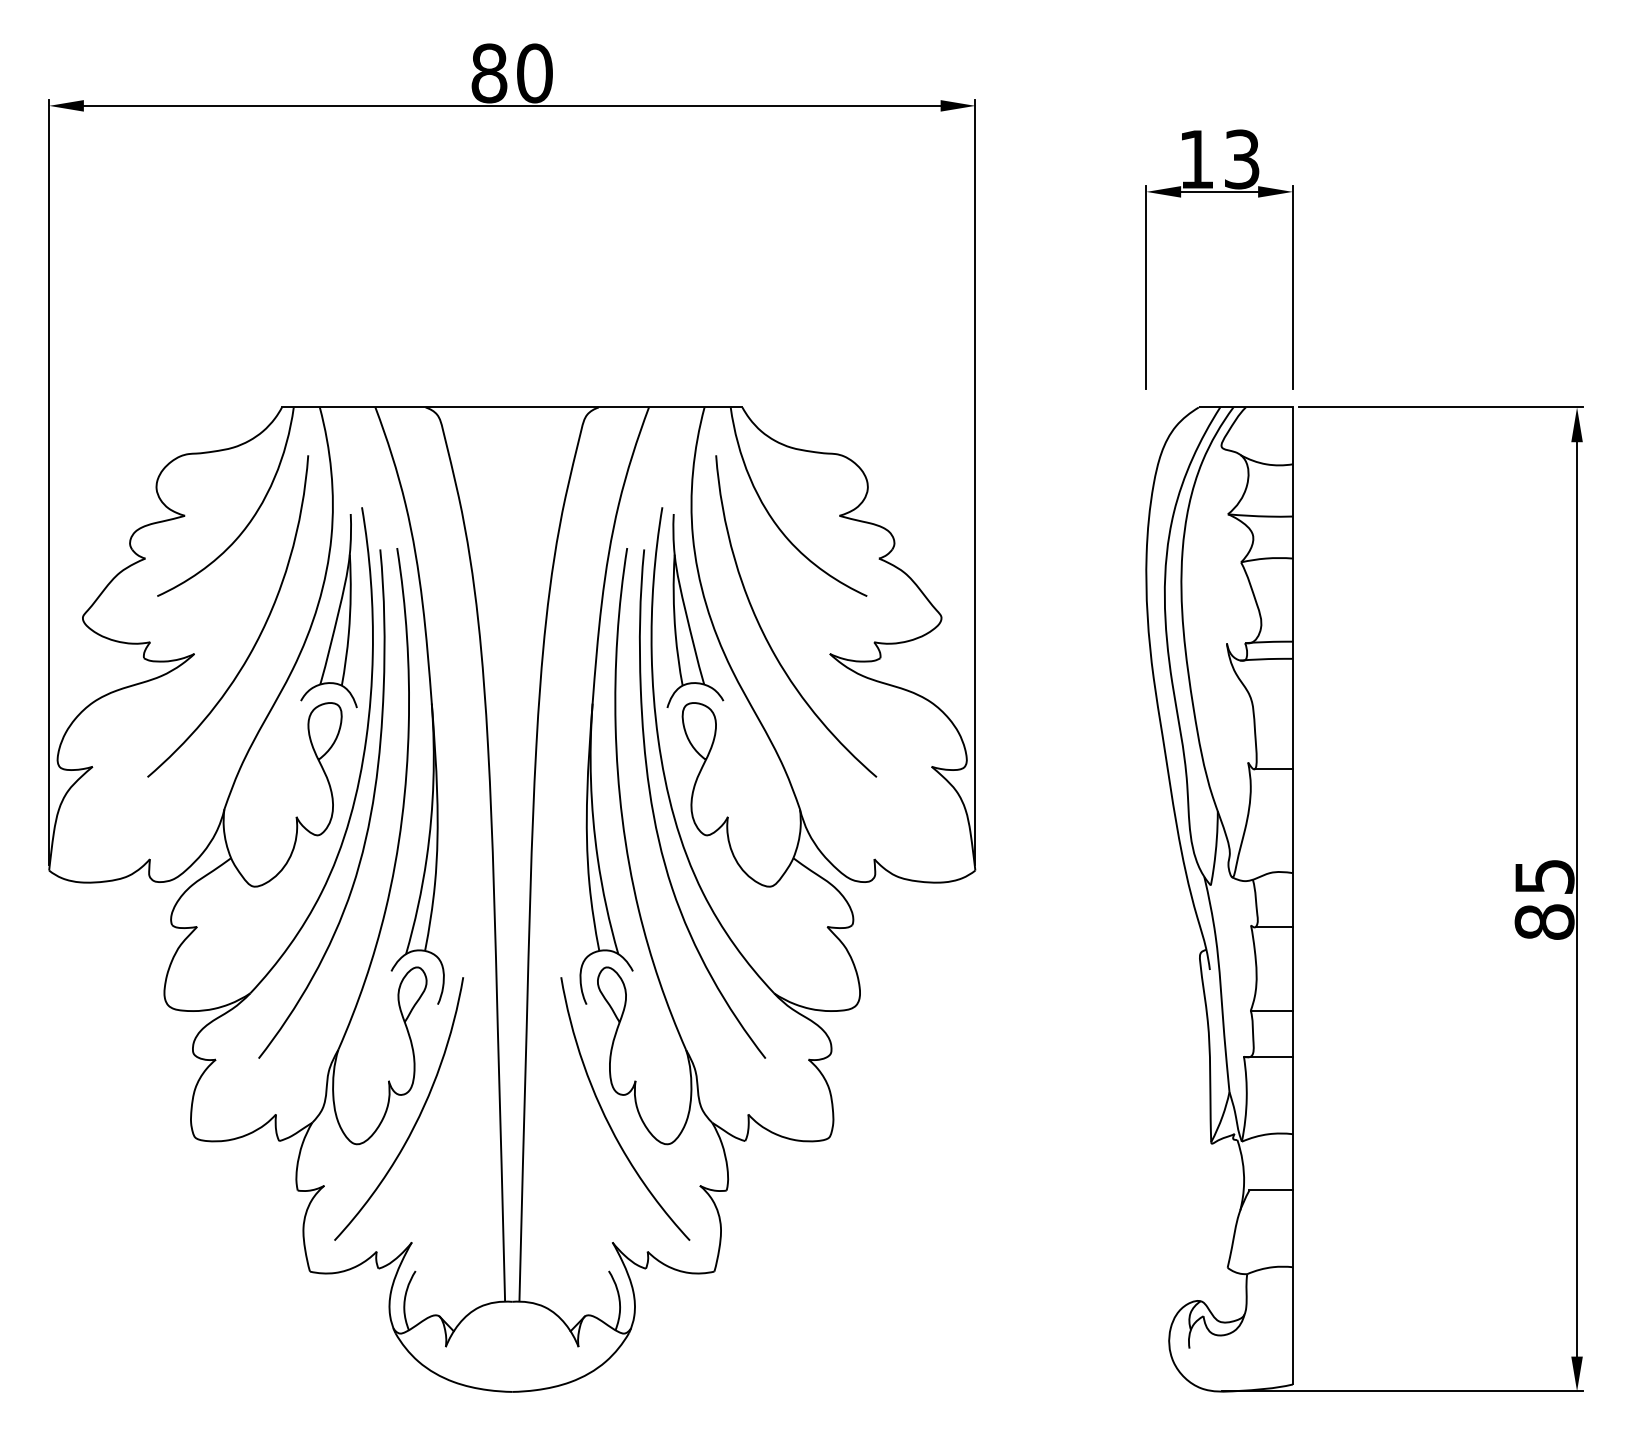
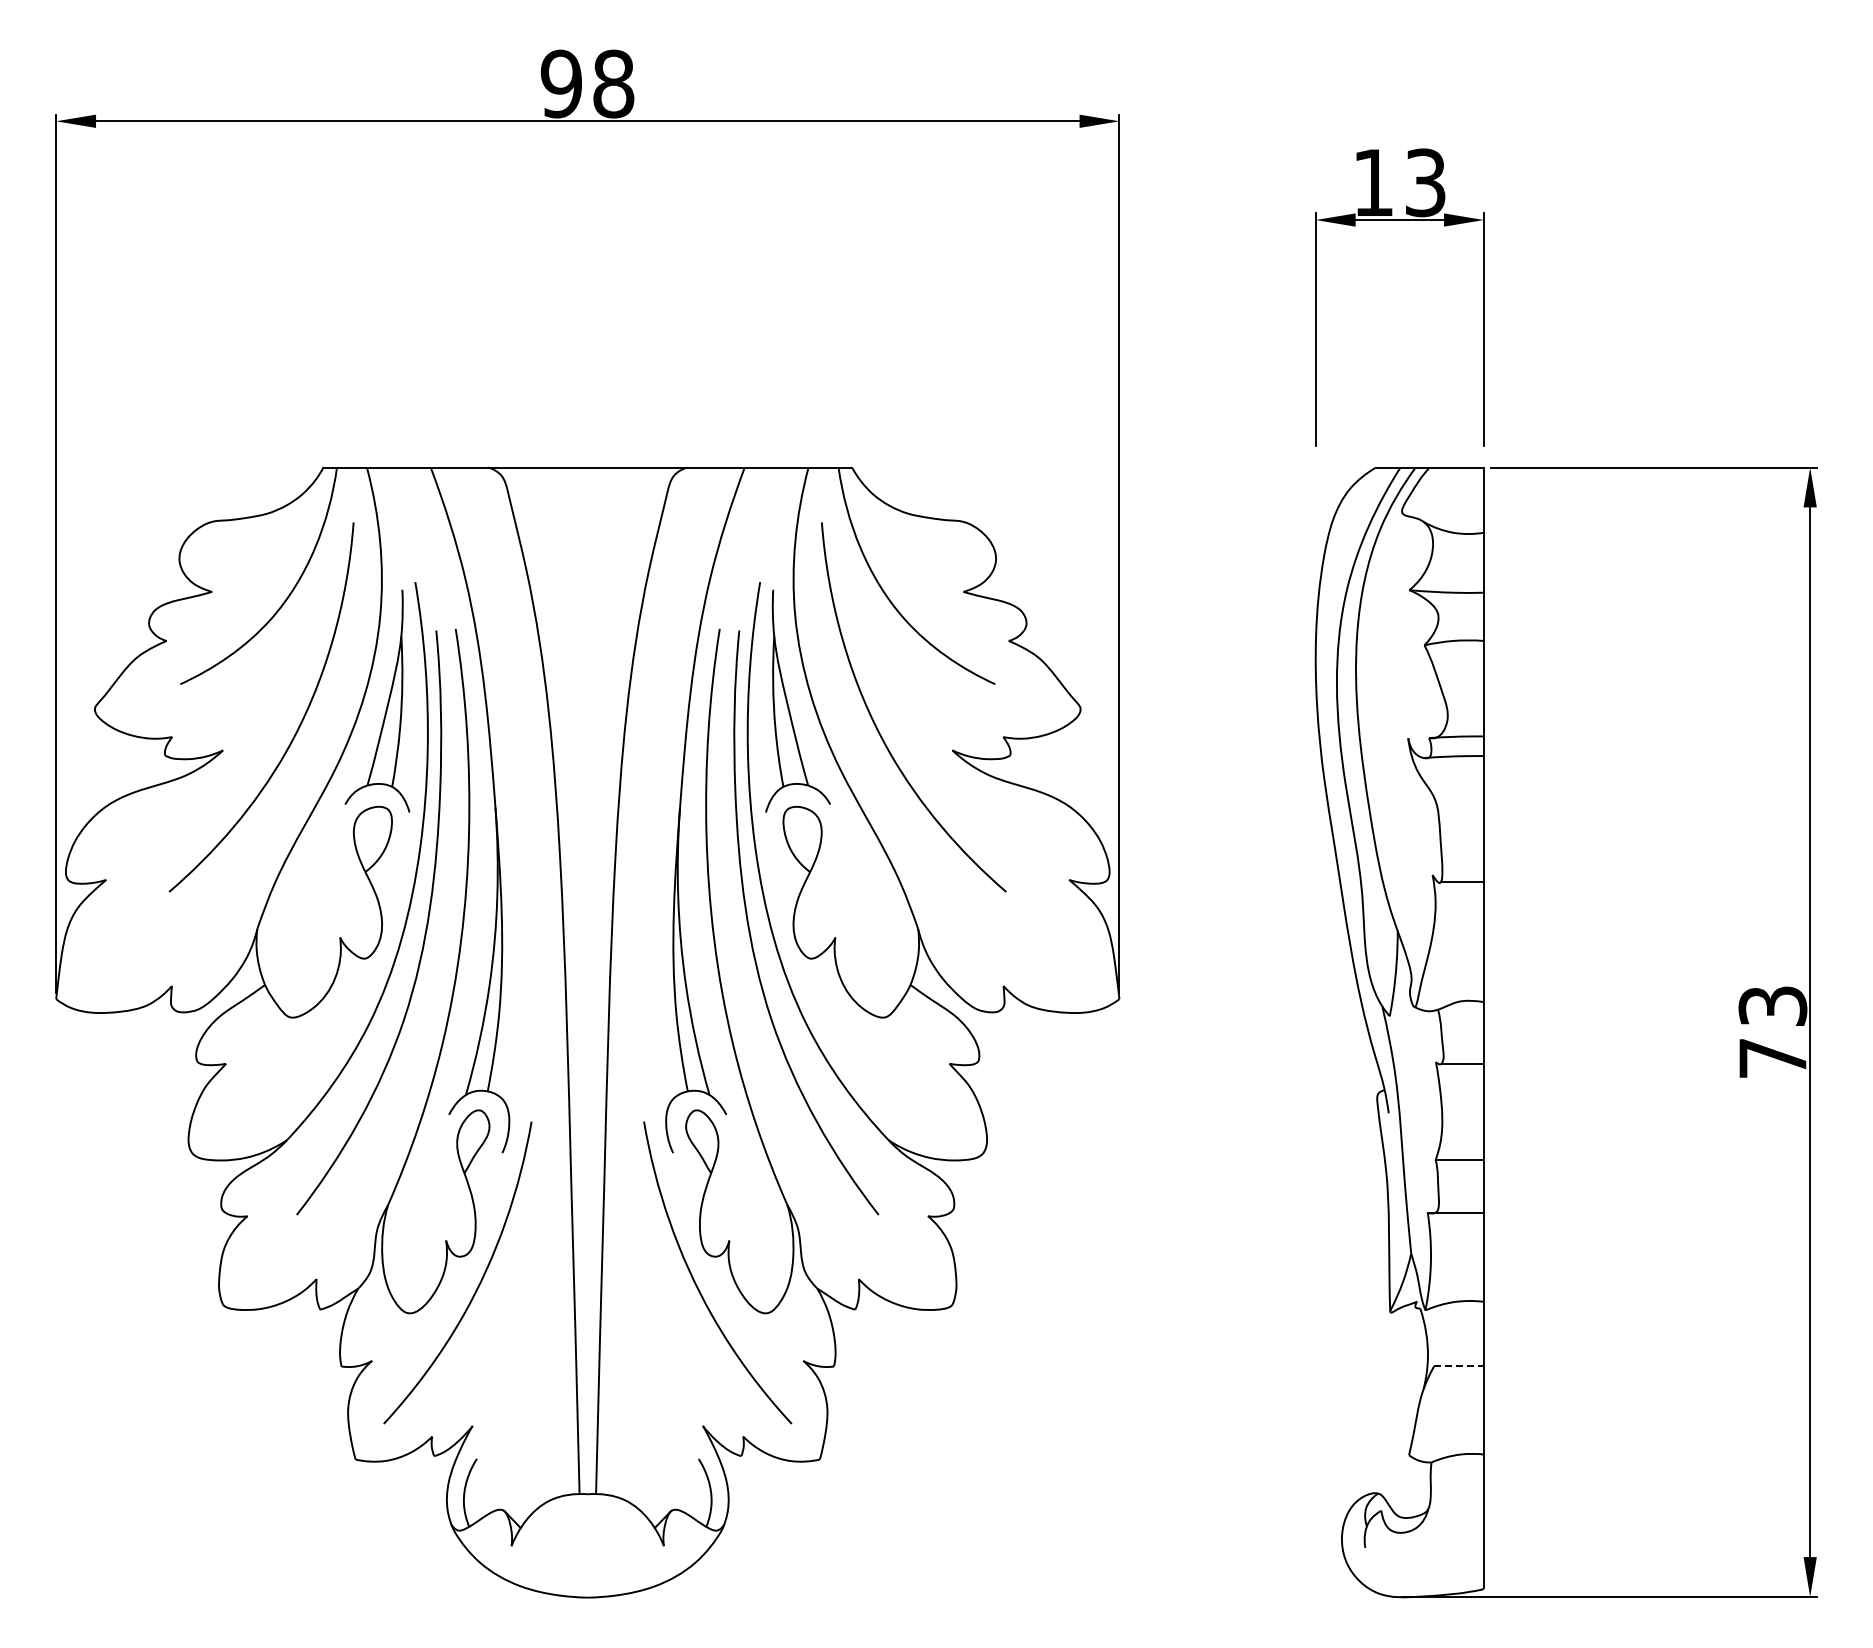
text: (511, 72) -> (587, 83), 80 -> 98
text: (1544, 899) -> (1772, 1032), 85 -> 73
line: (1270, 1190) -> (1458, 1366), solid -> dashed

